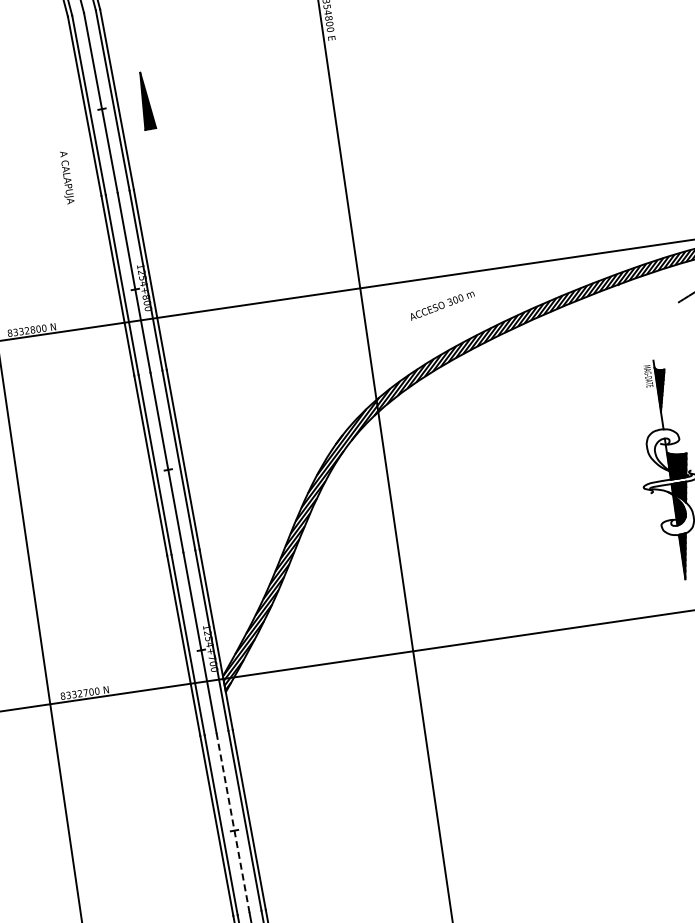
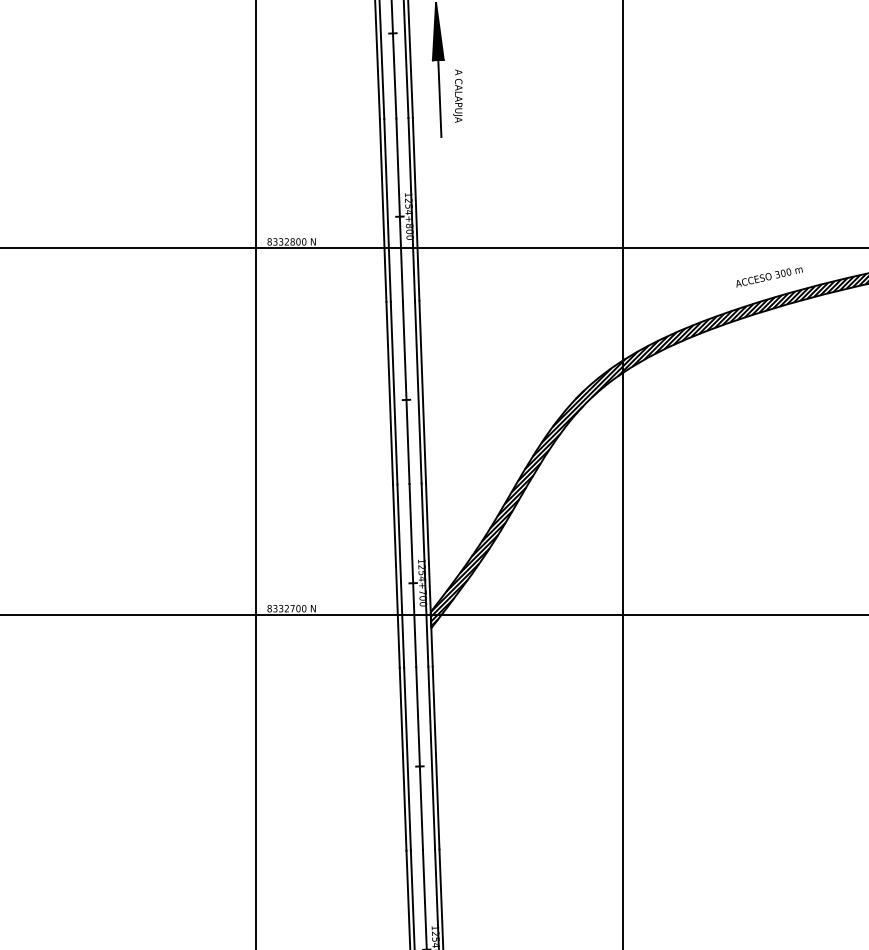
line: (157, 166) -> (439, 98), added
text: (65, 177) -> (457, 95), moved
text: (442, 306) -> (769, 277), moved
line: (233, 823) -> (419, 759), dashed -> solid

